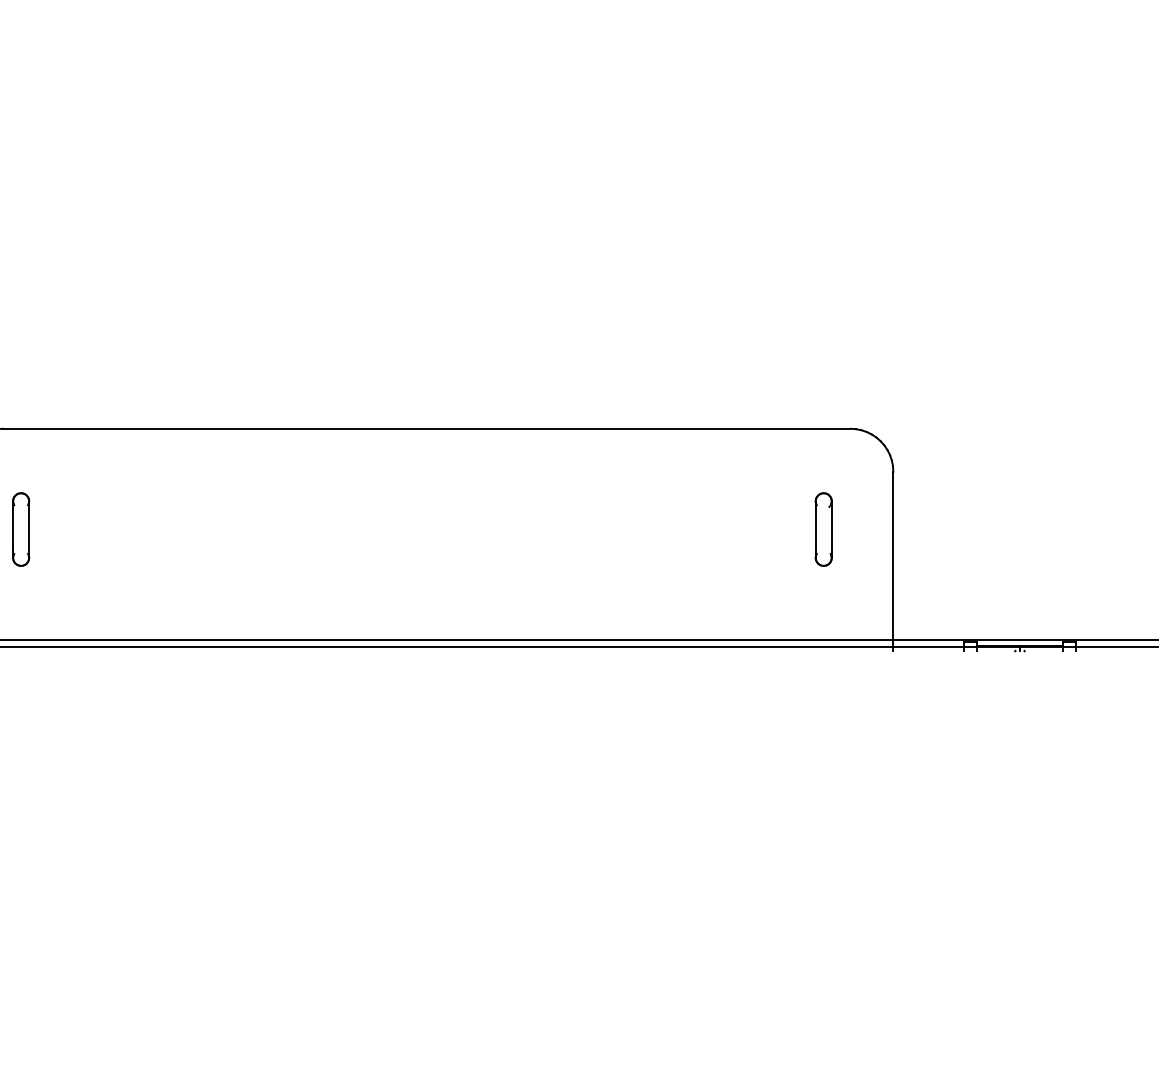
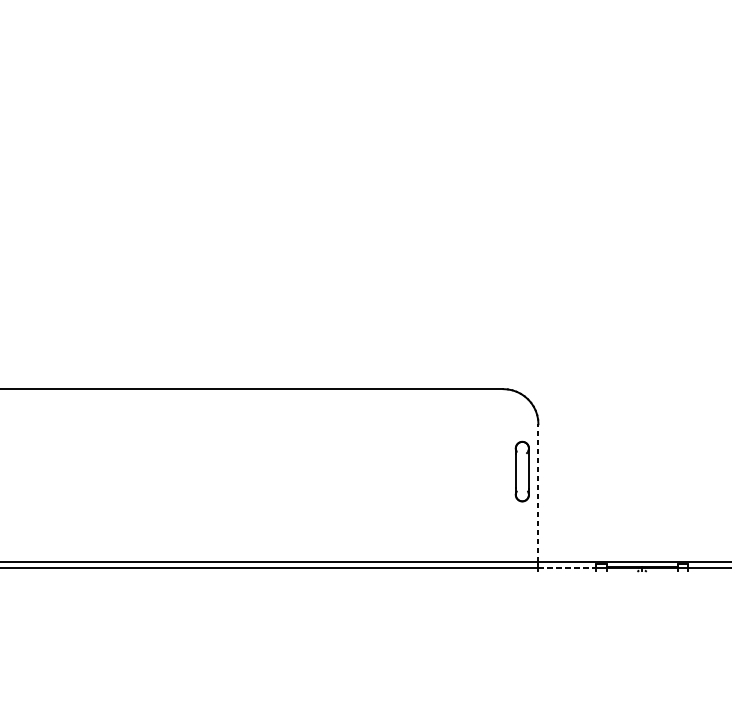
part: (823, 529) -> (522, 471), moved
line: (893, 555) -> (538, 492), solid -> dashed
line: (928, 646) -> (567, 567), solid -> dashed

